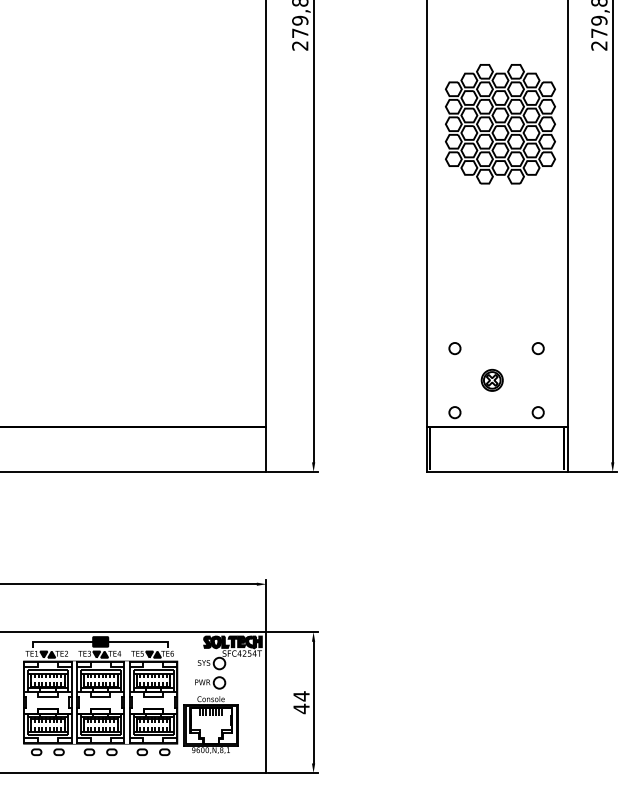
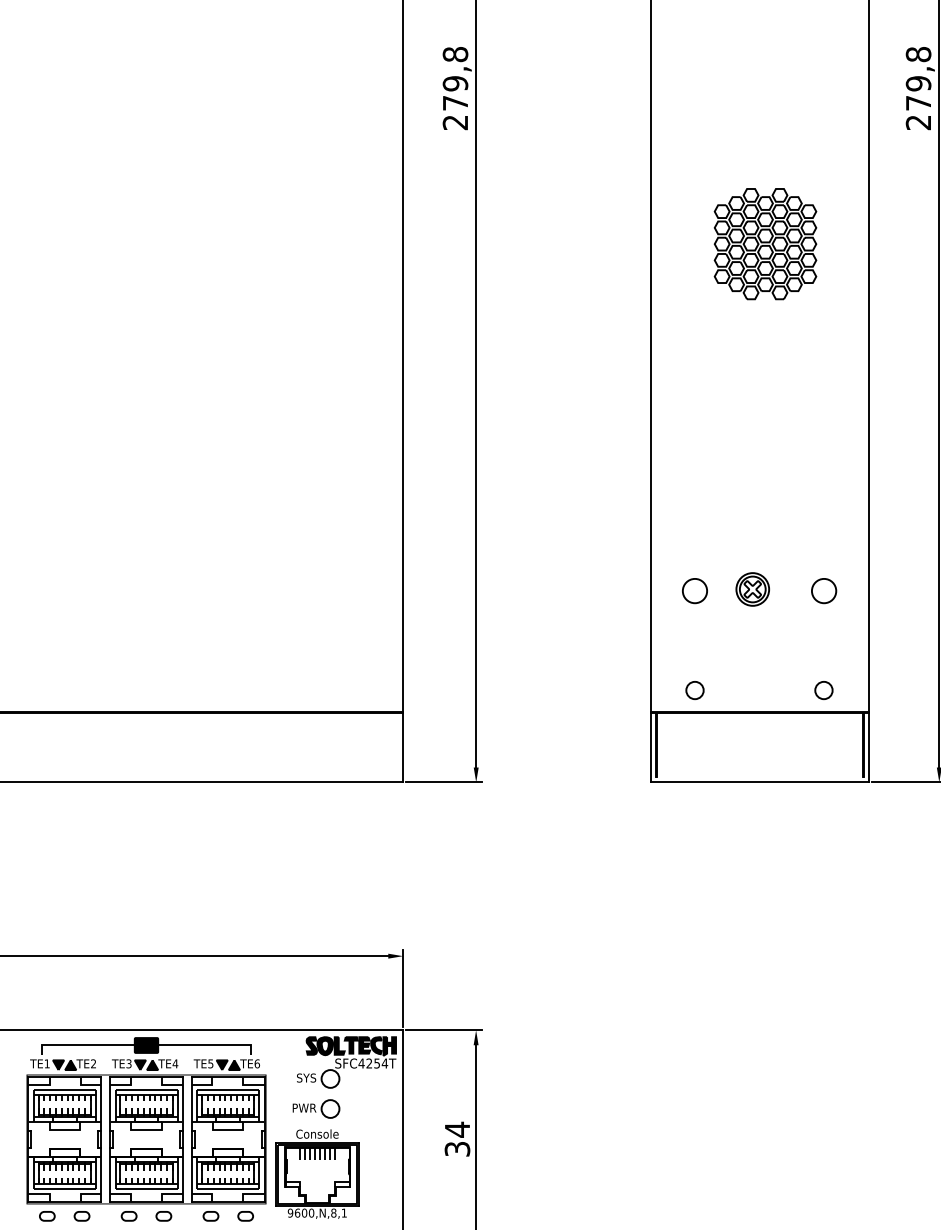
part: (500, 124) -> (765, 244), size x0.6
circle: (454, 348) -> (694, 591), size x1.4
circle: (537, 348) -> (822, 591), size x1.4
part: (491, 379) -> (751, 588), moved
text: (301, 708) -> (457, 1148), 44 -> 34

